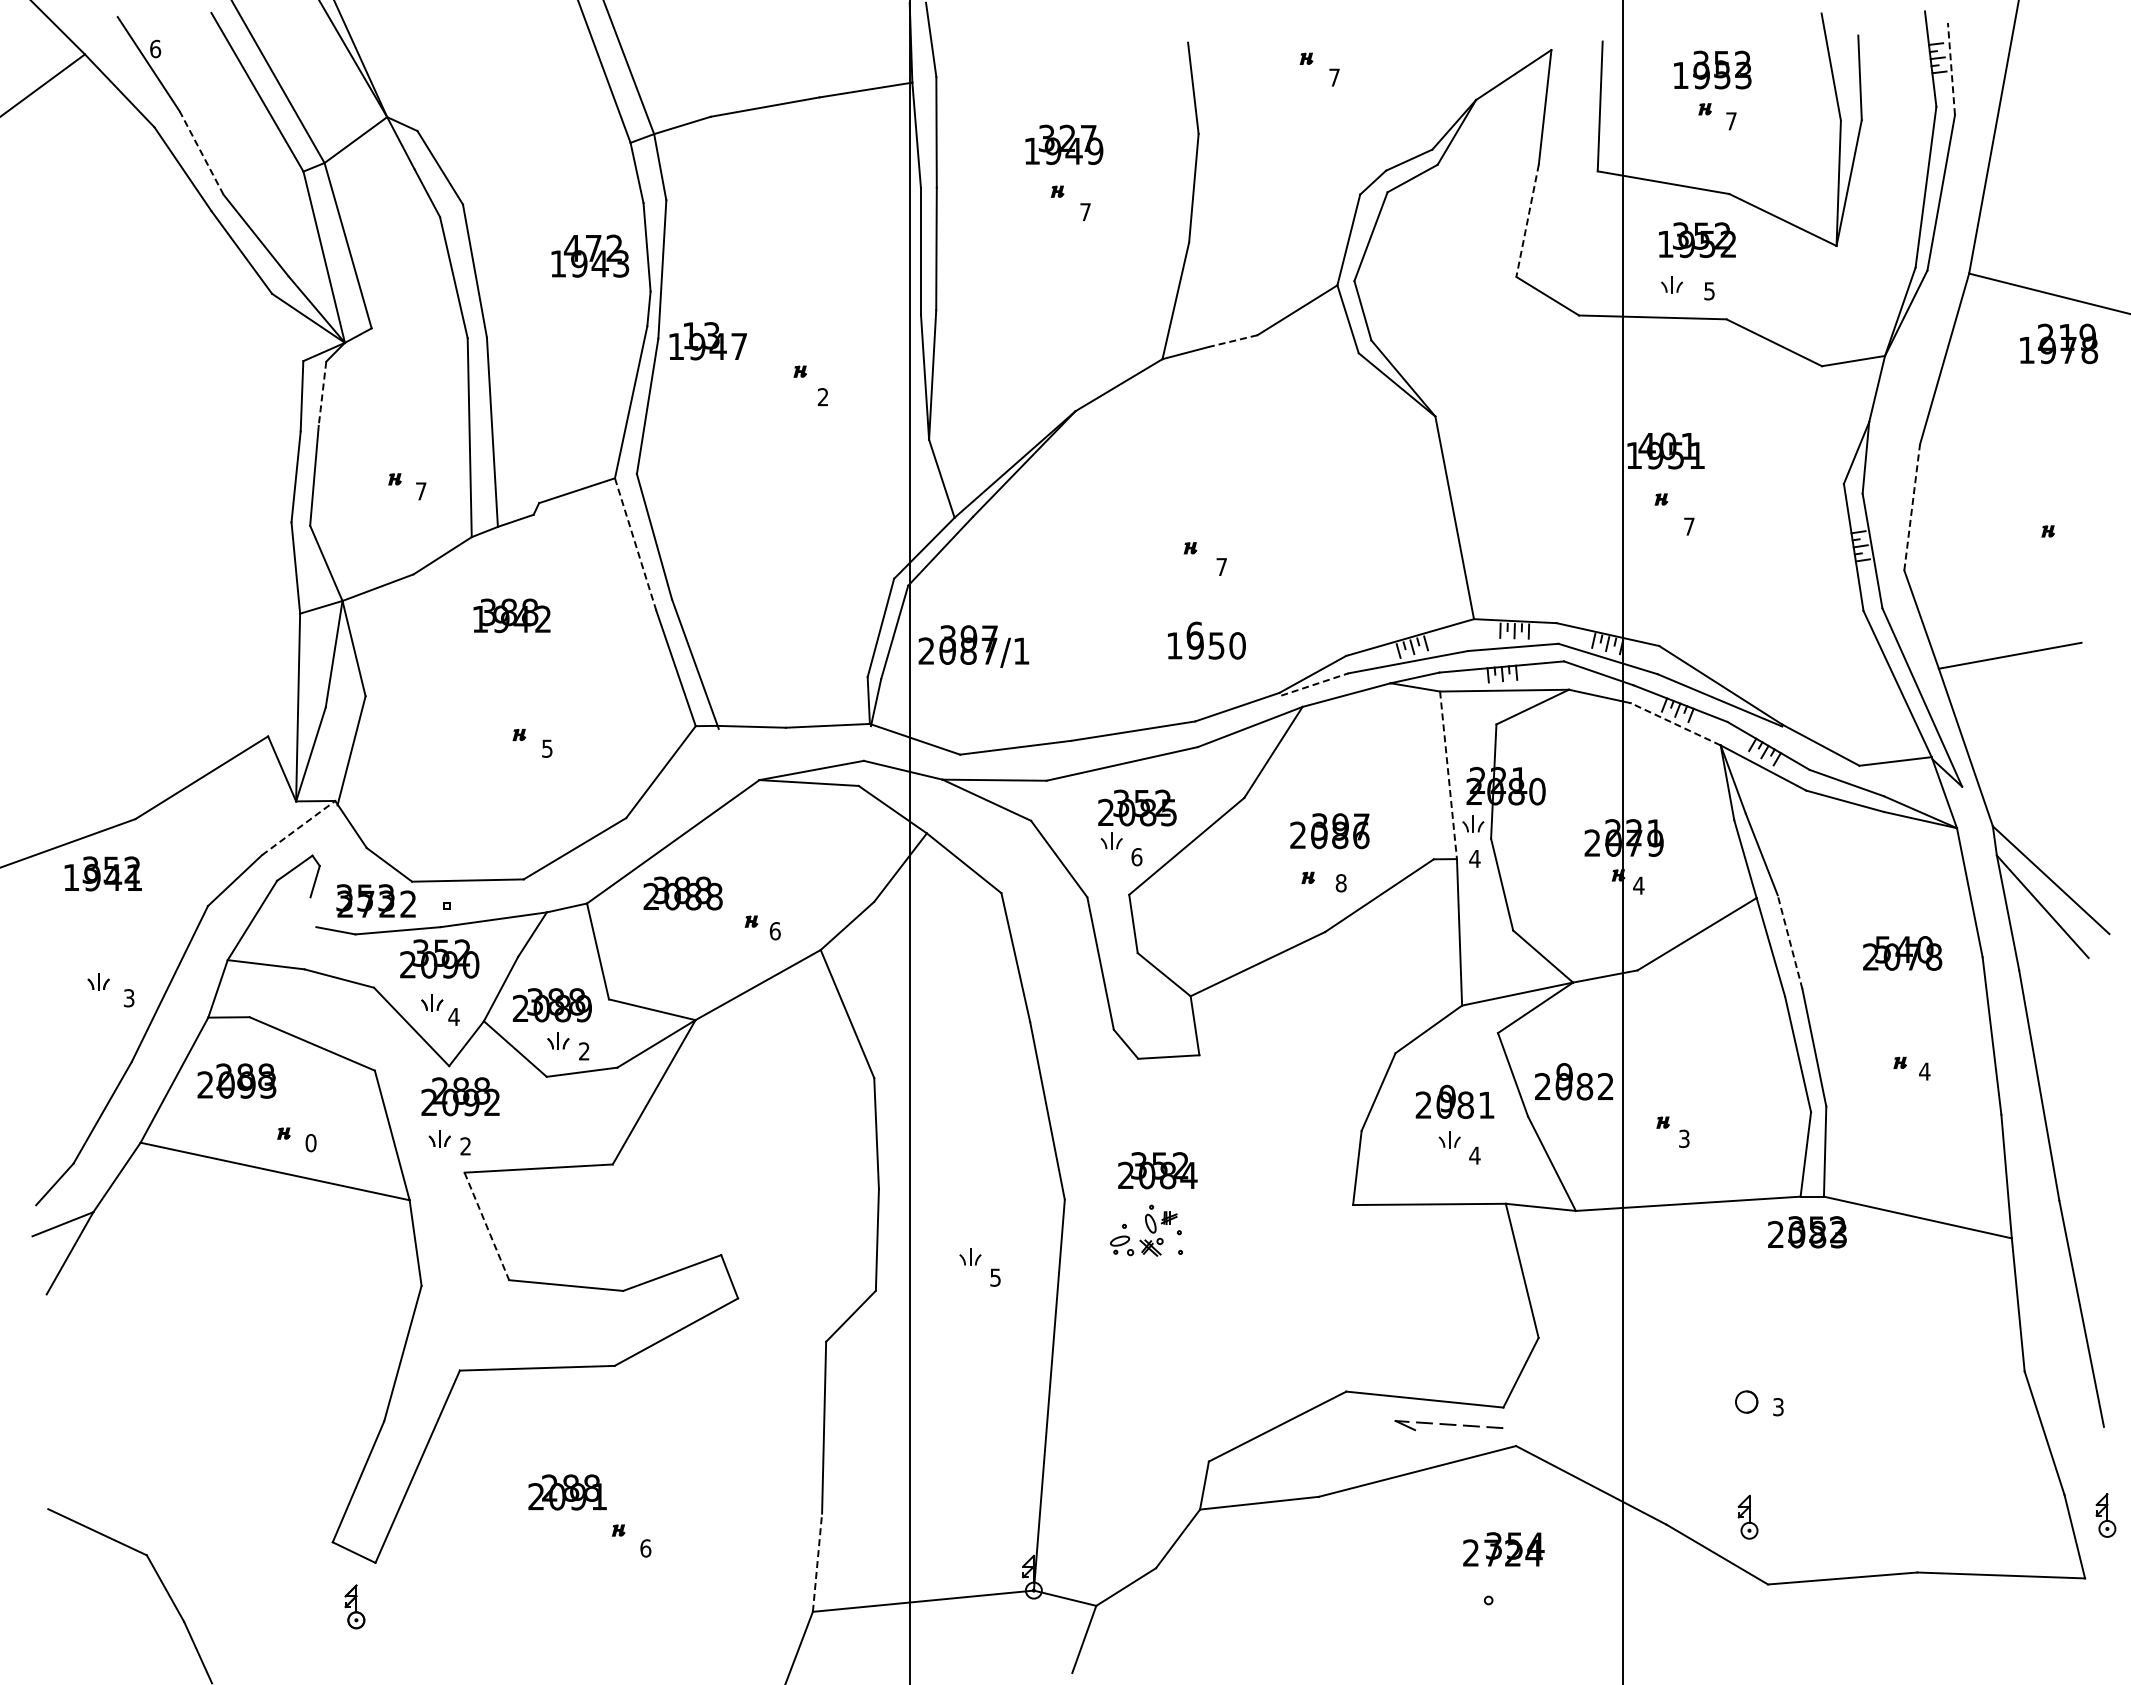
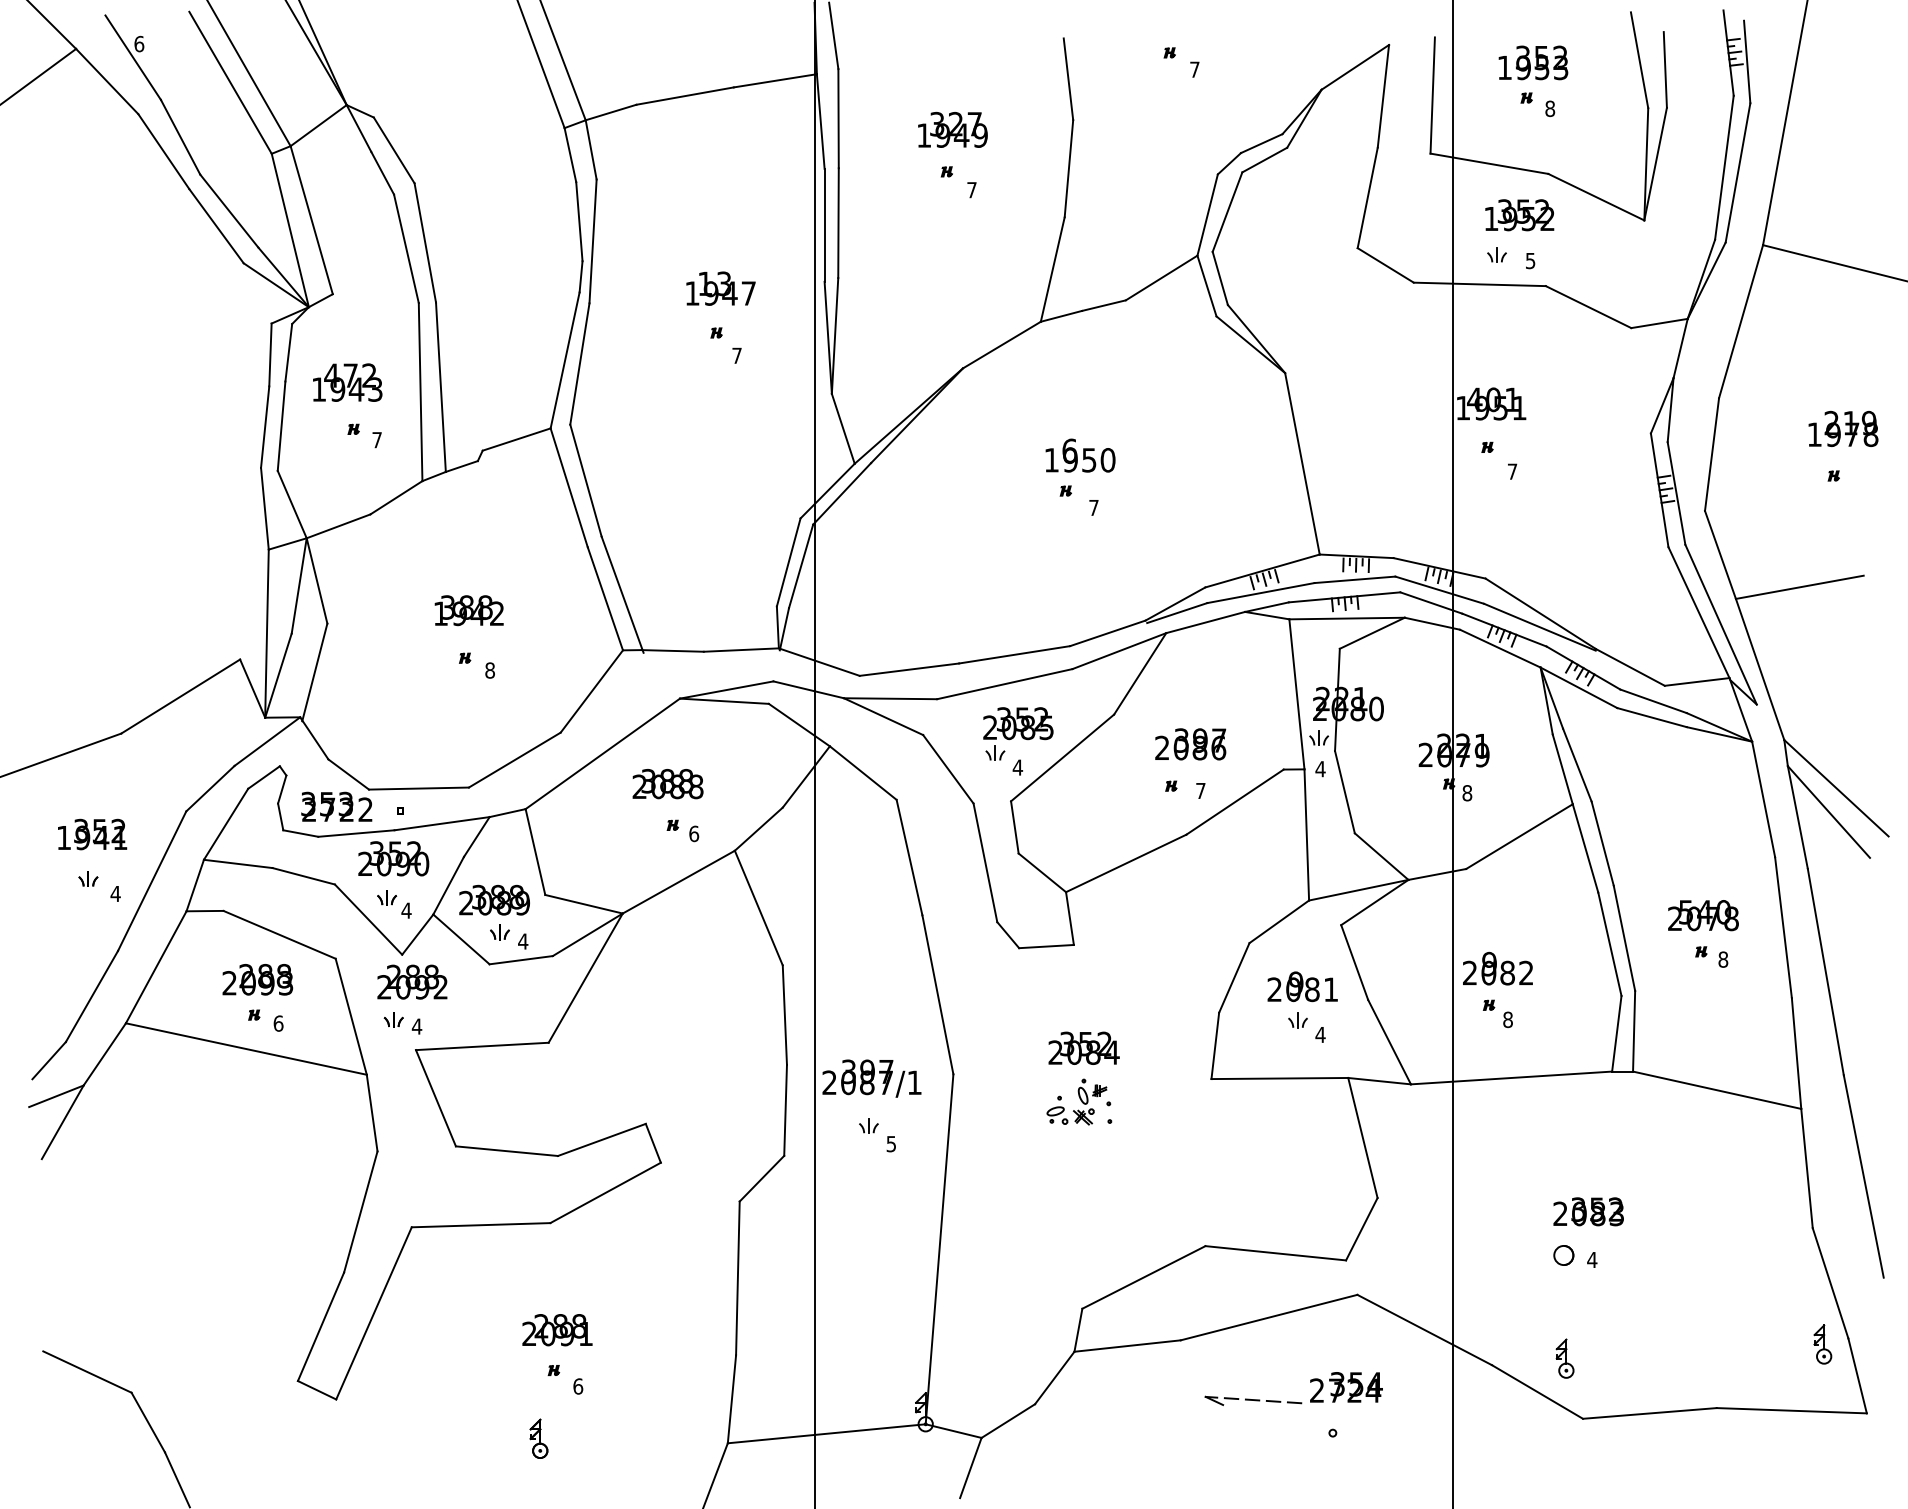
line: (1951, 68) -> (1747, 61), dashed -> solid
text: (1731, 121) -> (1550, 108), 7 -> 8
line: (201, 152) -> (180, 136), dashed -> solid
line: (1527, 221) -> (1367, 198), dashed -> solid
text: (590, 255) -> (347, 382), moved
text: (707, 341) -> (720, 288), moved
line: (1232, 341) -> (1103, 305), dashed -> solid
text: (2058, 343) -> (1843, 428), moved
line: (322, 394) -> (288, 353), dashed -> solid
text: (822, 397) -> (736, 356), 2 -> 7
line: (1912, 507) -> (1712, 454), dashed -> solid
line: (635, 544) -> (569, 487), dashed -> solid
text: (511, 615) -> (468, 610), moved
text: (1206, 640) -> (1080, 455), moved
text: (973, 646) -> (871, 1078), moved
line: (1315, 684) -> (1177, 613), dashed -> solid
line: (1675, 724) -> (1500, 648), dashed -> solid
text: (547, 748) -> (490, 670), 5 -> 8
line: (1448, 775) -> (1296, 694), dashed -> solid
line: (298, 828) -> (267, 741), dashed -> solid
text: (1136, 857) -> (1017, 767), 6 -> 4
text: (102, 873) -> (91, 834), moved
text: (1340, 883) -> (1200, 791), 8 -> 7
text: (1638, 885) -> (1467, 792), 4 -> 8
text: (682, 893) -> (667, 784), moved
line: (313, 912) -> (280, 817), added
line: (1790, 942) -> (1603, 844), dashed -> solid
text: (1902, 953) -> (1703, 915), moved
text: (128, 998) -> (115, 894), 3 -> 4
text: (584, 1051) -> (523, 941), 2 -> 4
text: (1924, 1071) -> (1723, 959), 4 -> 8
text: (236, 1080) -> (257, 979), moved
text: (1574, 1081) -> (1498, 968), moved
text: (1684, 1138) -> (1508, 1019), 3 -> 8
text: (310, 1142) -> (278, 1023), 0 -> 6
text: (465, 1146) -> (416, 1026), 2 -> 4
text: (1157, 1170) -> (1083, 1048), moved
line: (487, 1226) -> (436, 1098), dashed -> solid
part: (1146, 1230) -> (1079, 1101), moved
text: (1807, 1232) -> (1588, 1211), moved
text: (1778, 1407) -> (1592, 1260), 3 -> 4
part: (1448, 1425) -> (1253, 1400), moved
text: (567, 1492) -> (557, 1330), moved
part: (2105, 1515) -> (1822, 1344), moved
line: (817, 1562) -> (731, 1399), dashed -> solid
part: (354, 1606) -> (538, 1438), moved

